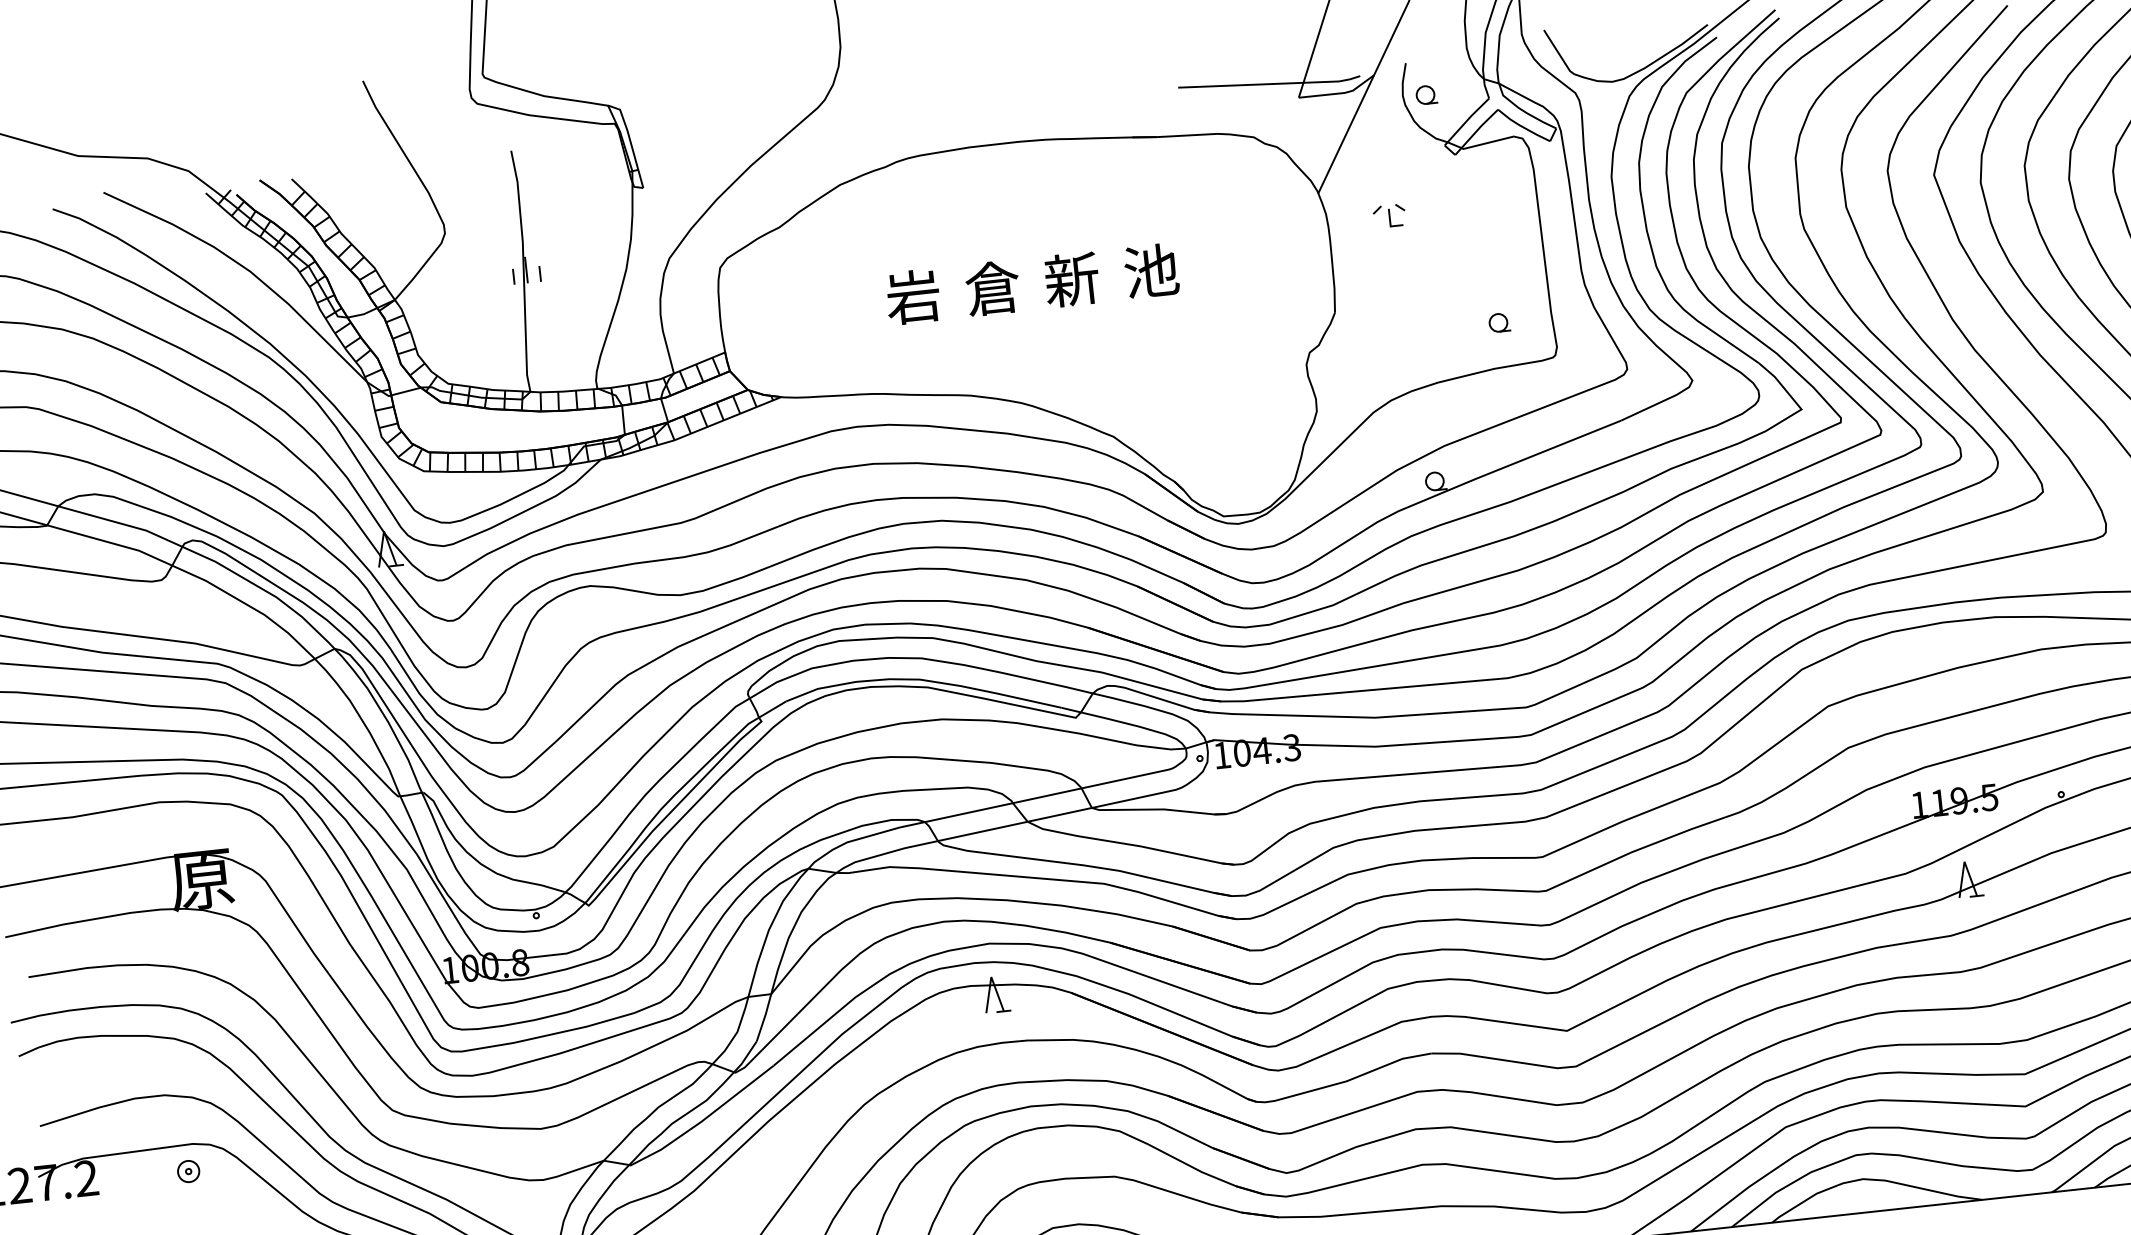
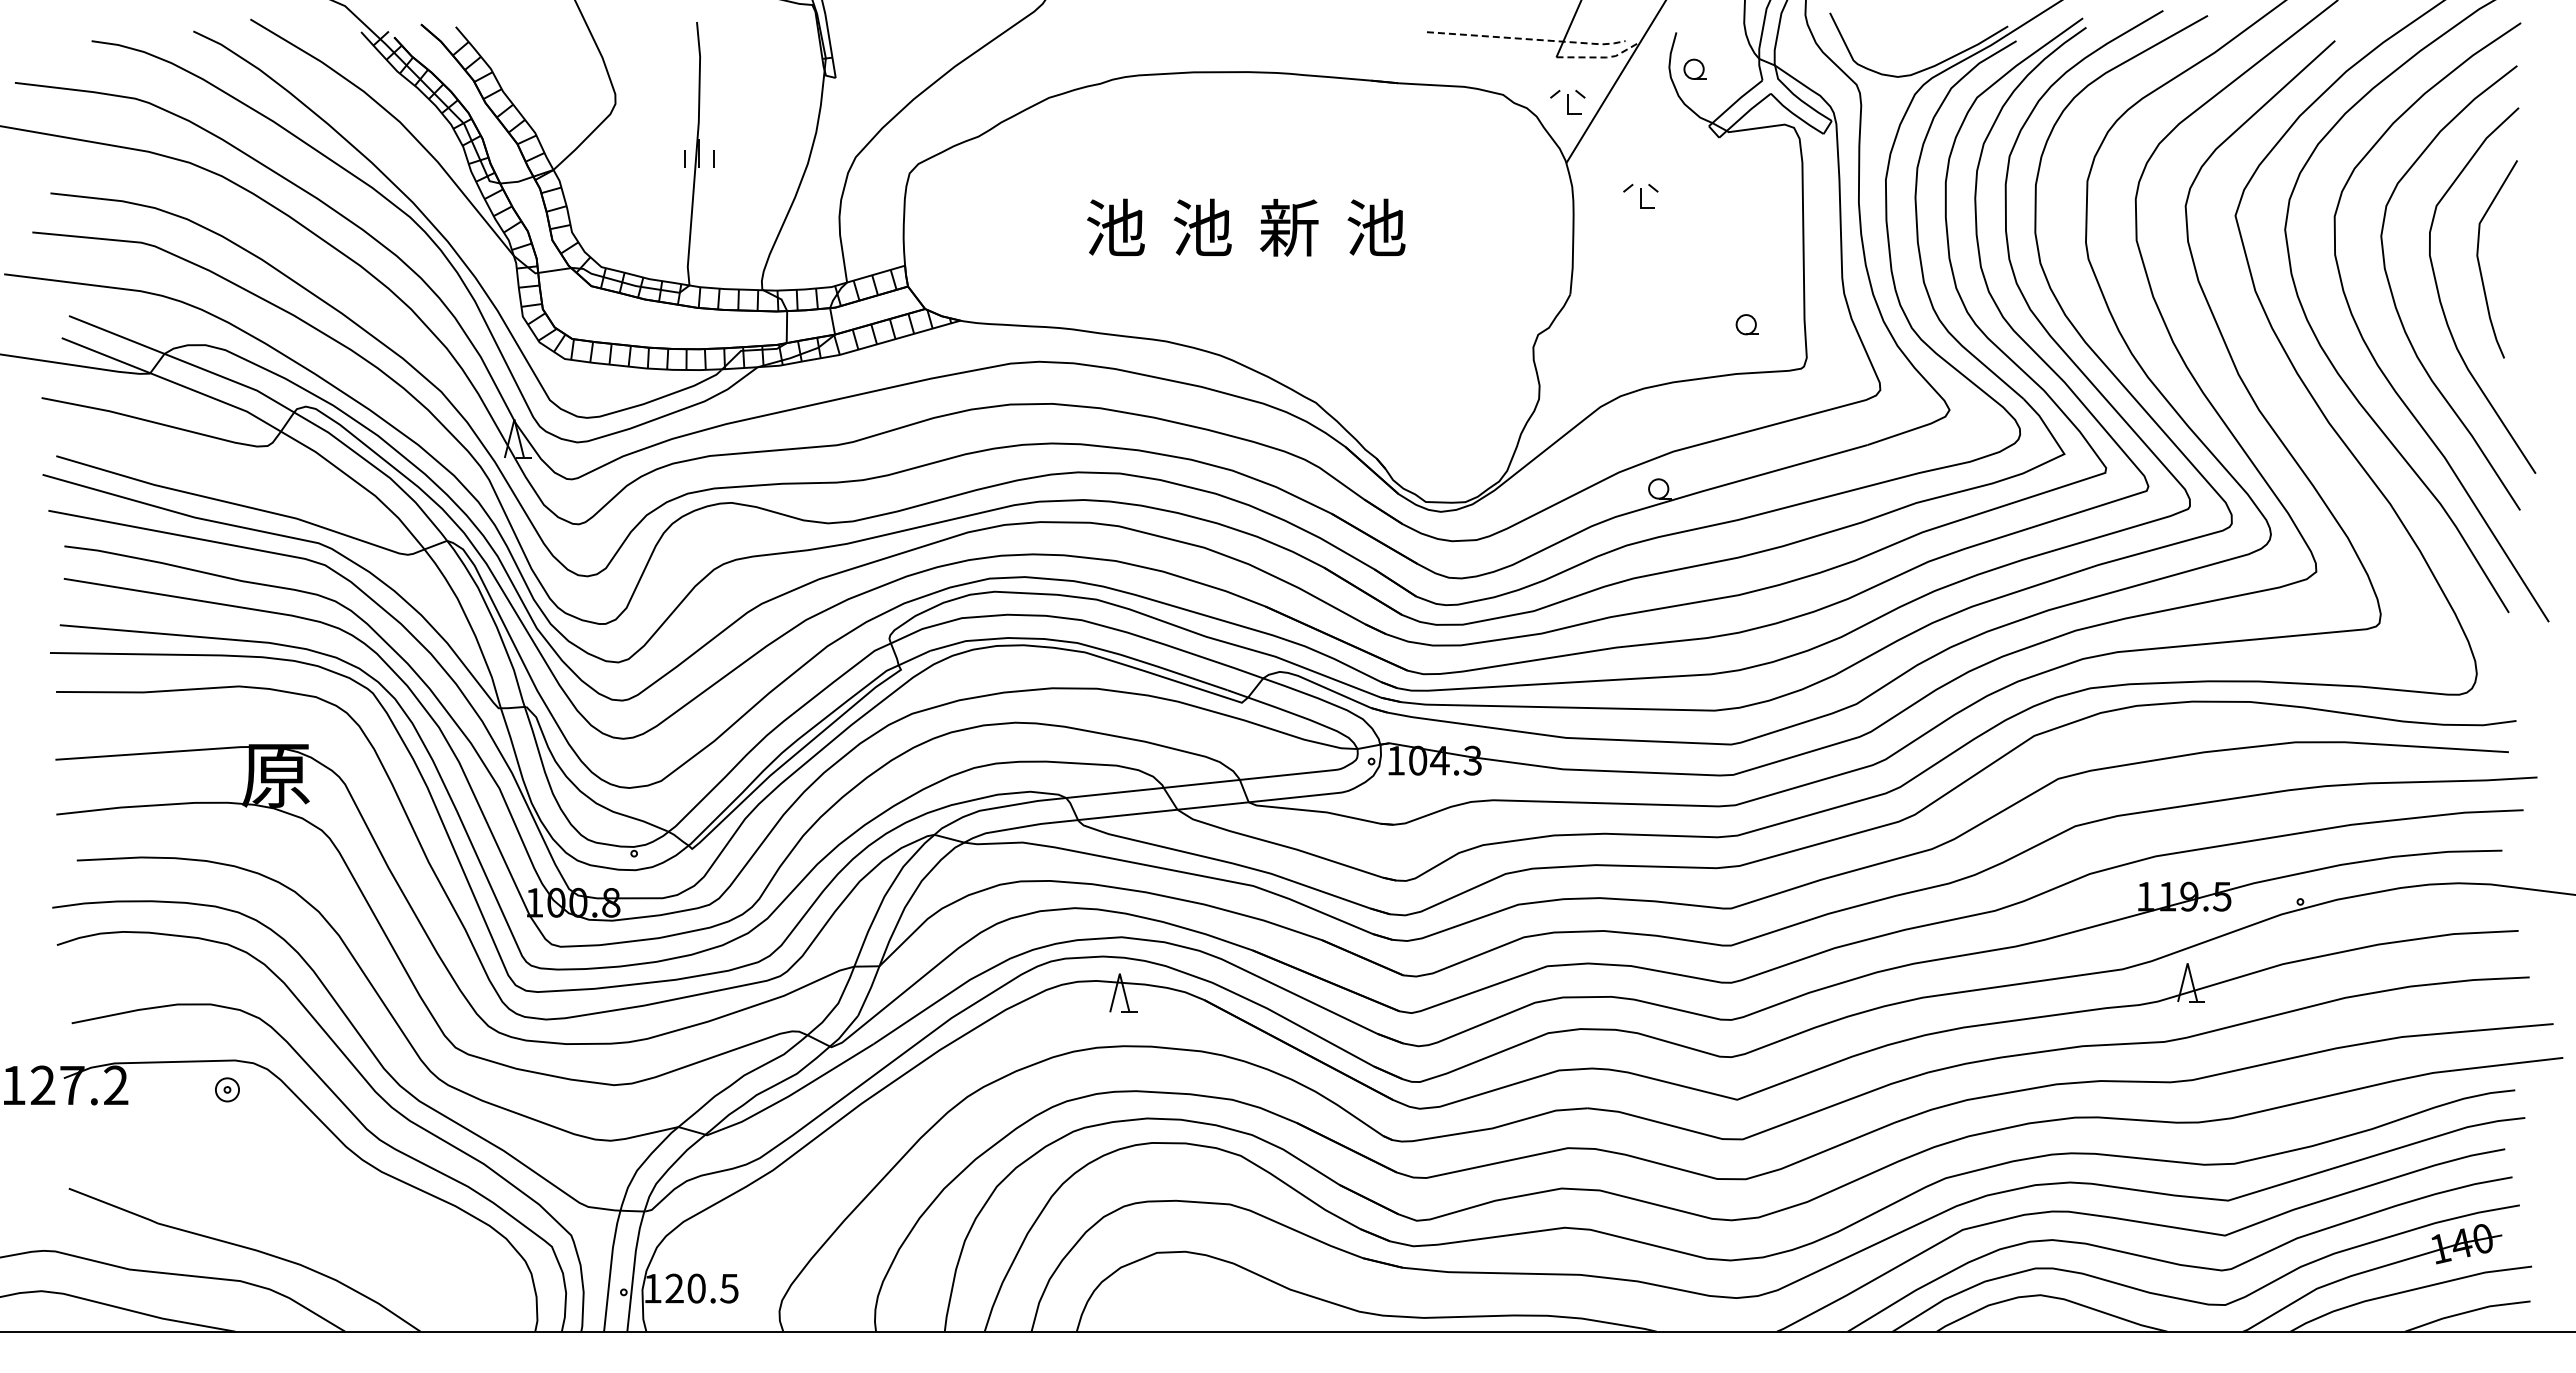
line: (1271, 84) -> (1528, 39), solid -> dashed
line: (1339, 93) -> (1601, 57), solid -> dashed
part: (1313, 136) -> (1567, 101), added
text: (992, 288) -> (1202, 227), 倉 -> 池
text: (913, 296) -> (1115, 227), 岩 -> 池

